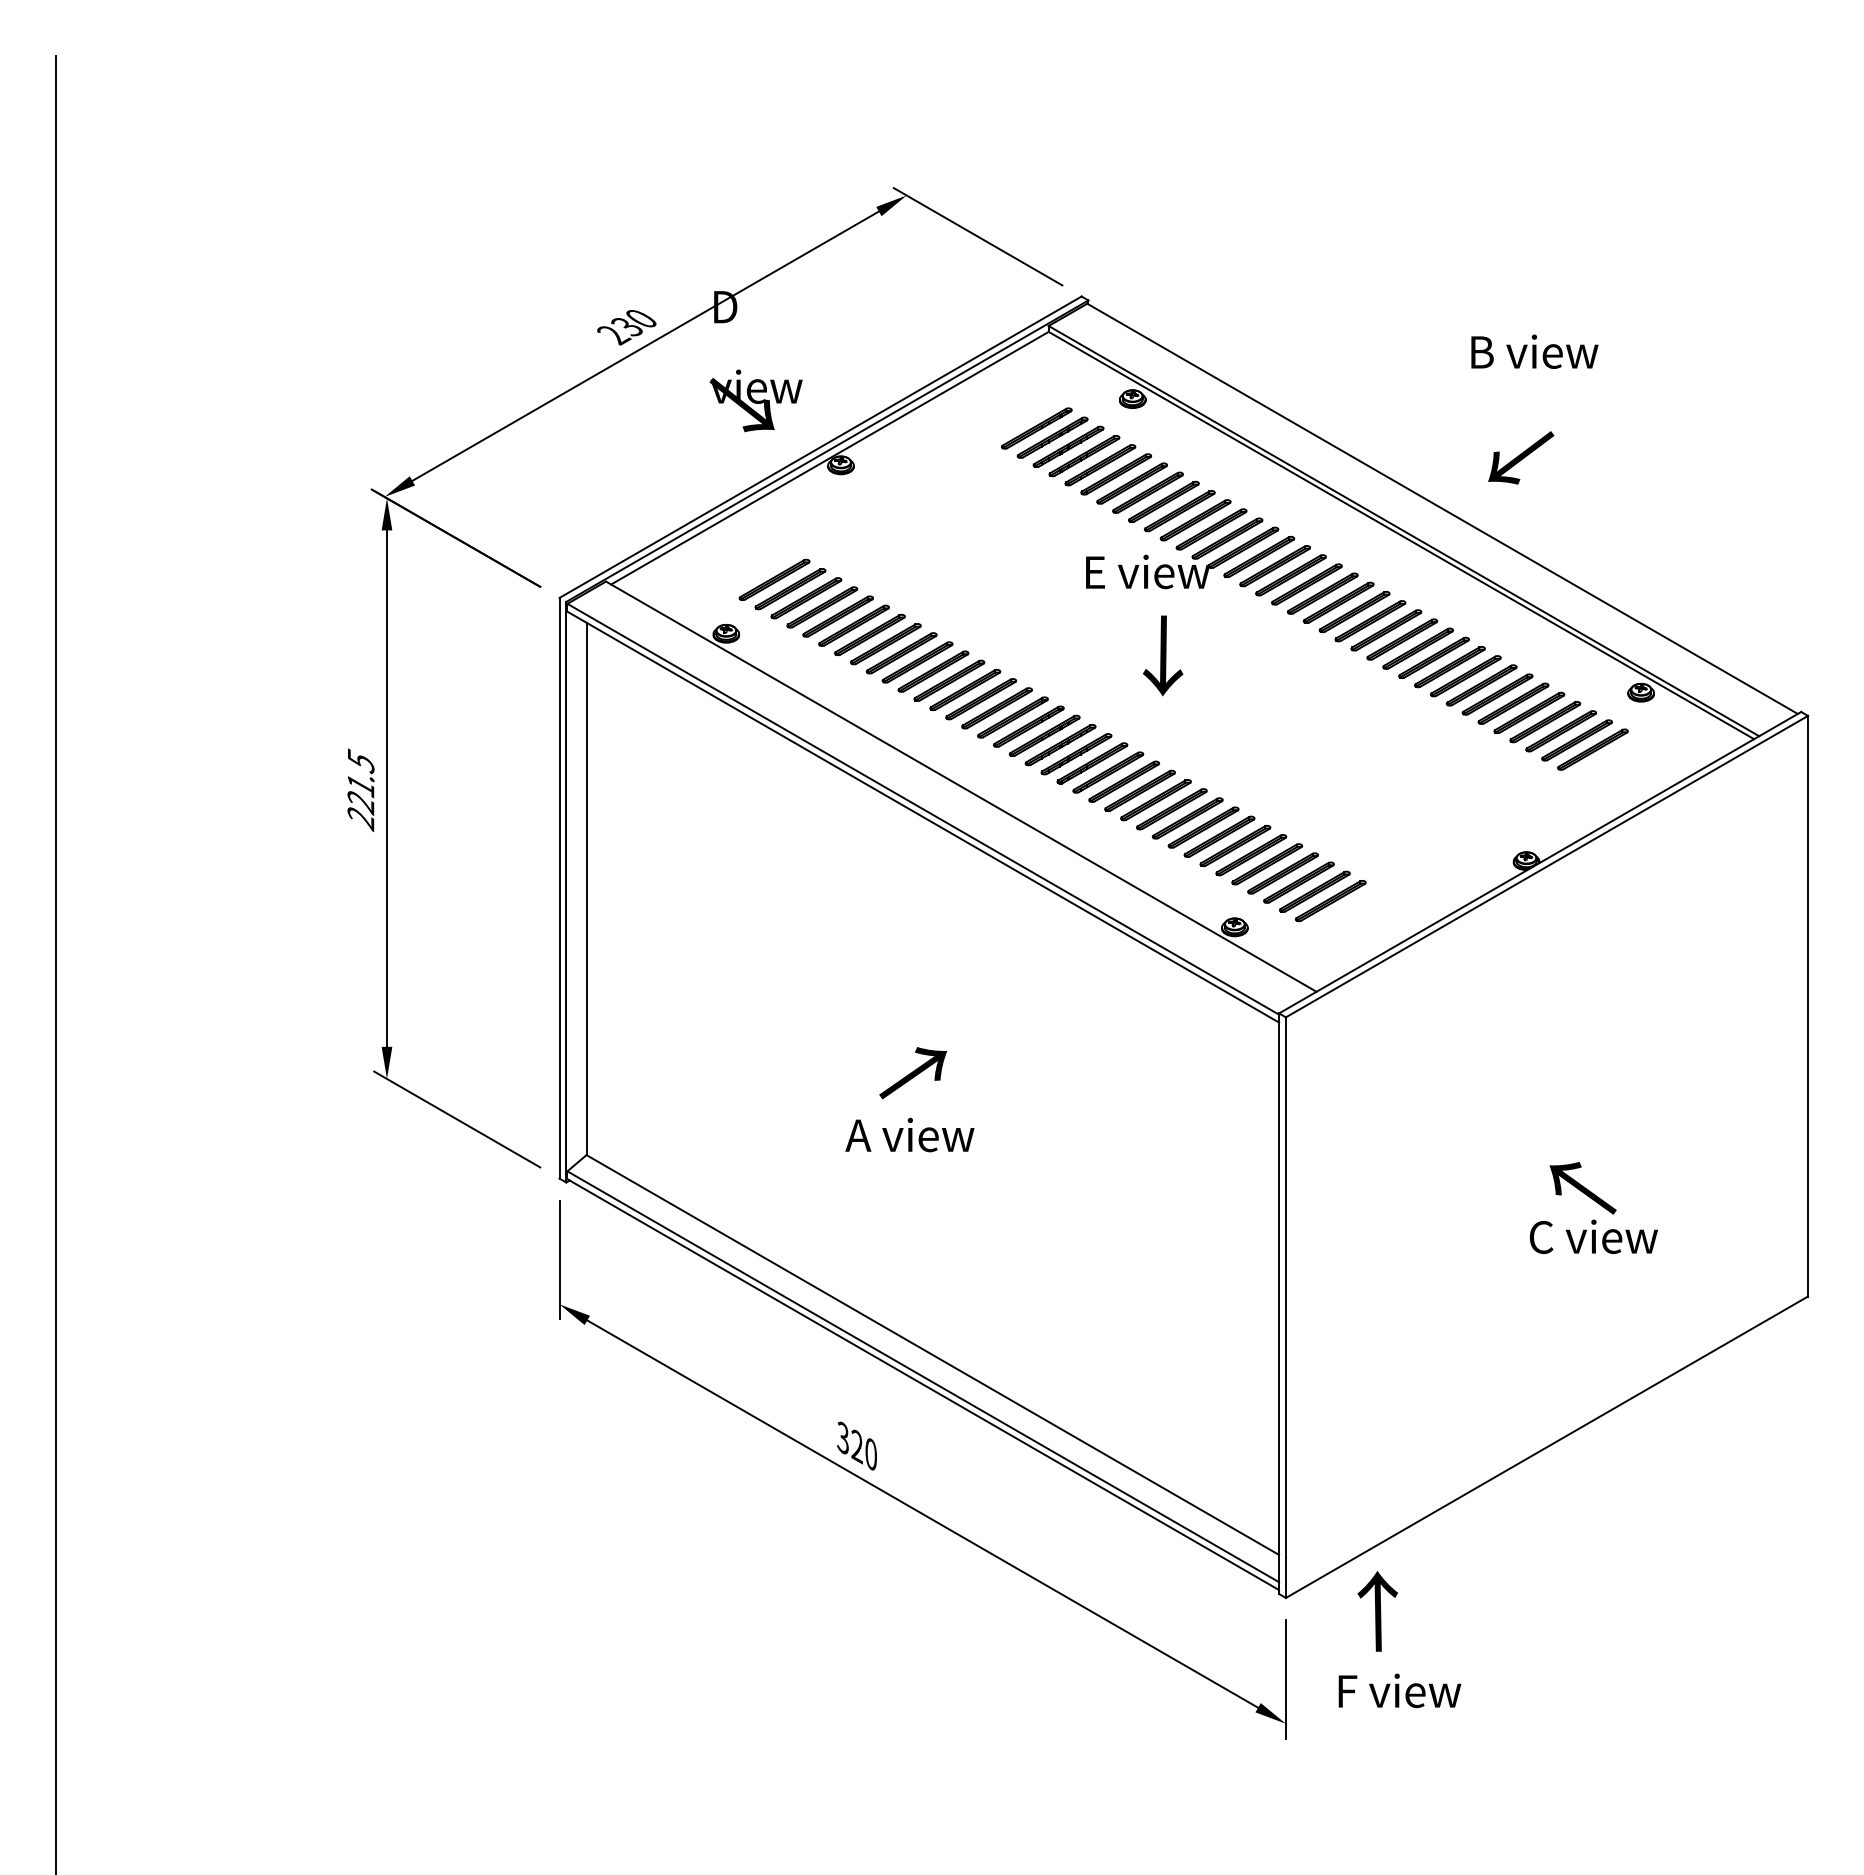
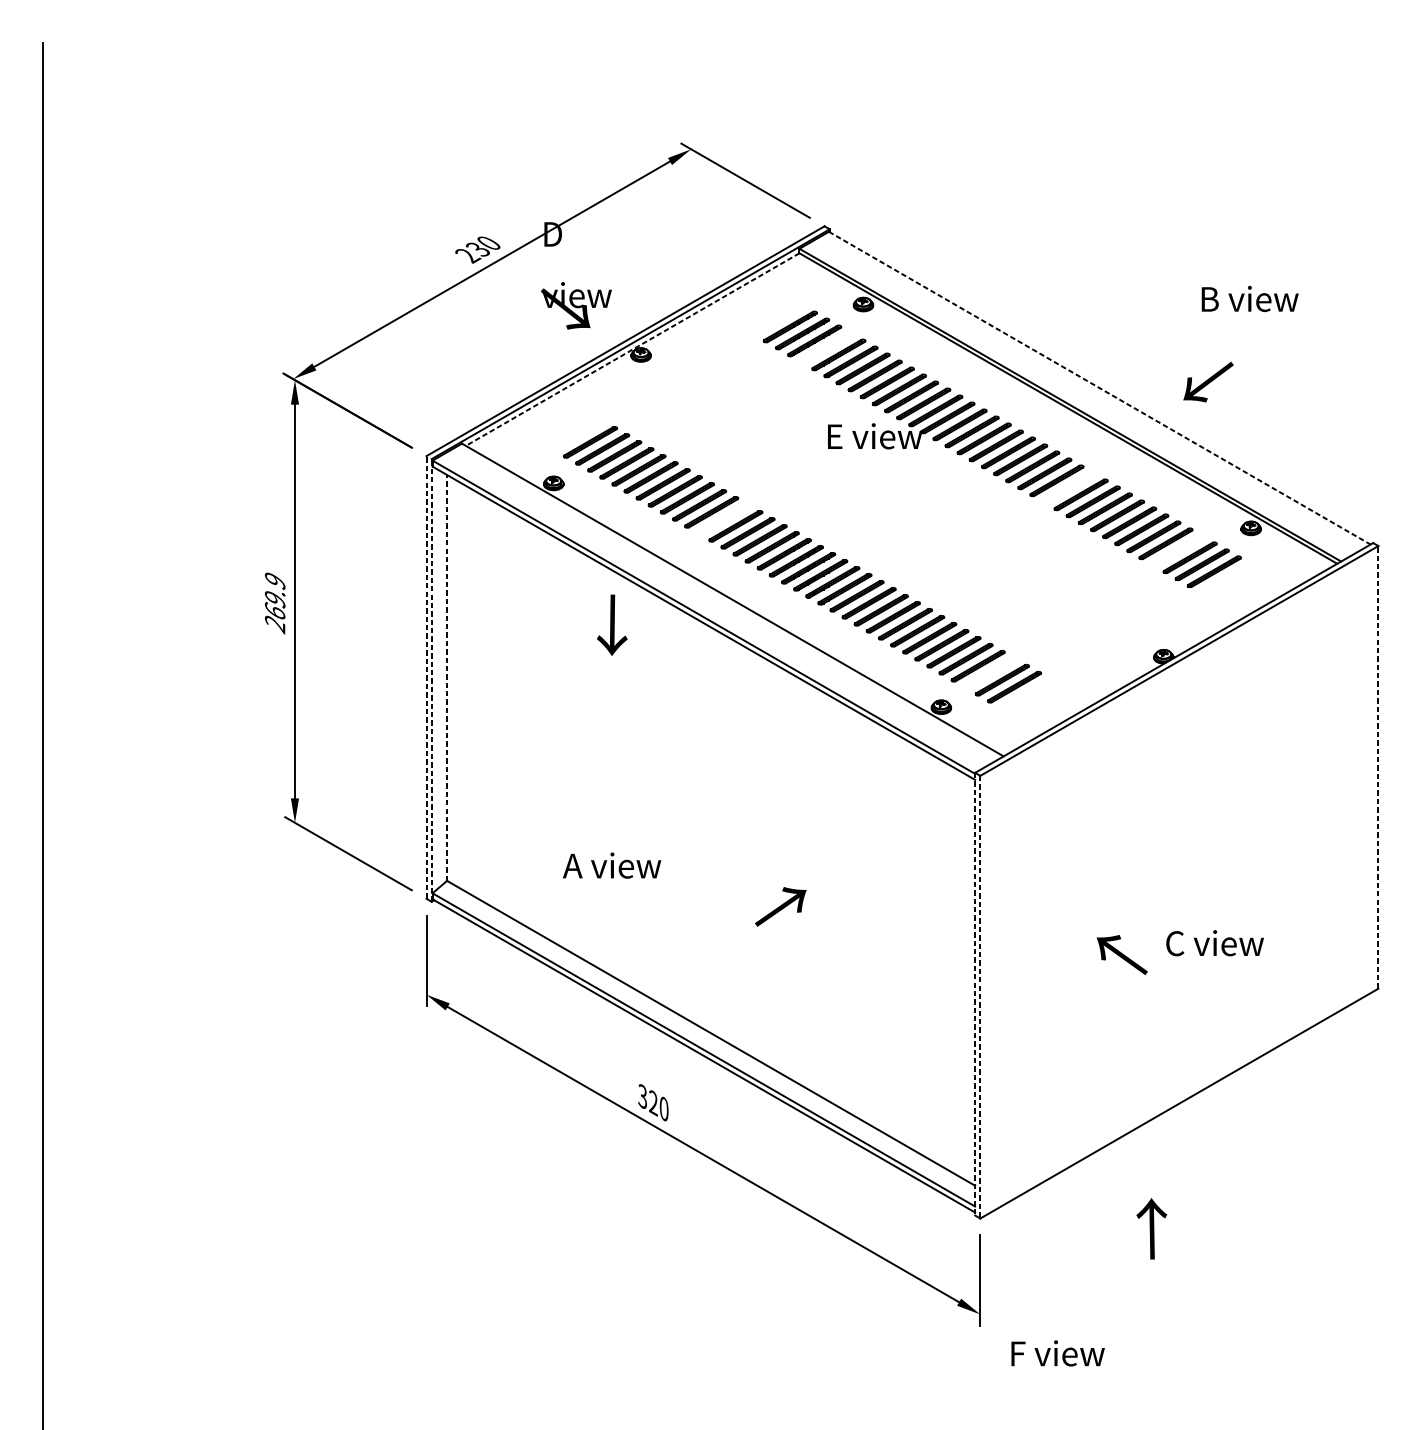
text: (1534, 351) -> (1249, 298), moved
part: (1084, 456) -> (826, 348), removed
text: (1521, 457) -> (1208, 381), moved
line: (829, 458) -> (632, 349), solid -> dashed
line: (1443, 509) -> (1100, 388), solid -> dashed
part: (1402, 639) -> (1069, 487), removed
text: (1163, 655) -> (612, 625), moved
part: (949, 680) -> (723, 519), removed
part: (1545, 722) -> (1178, 551), removed
text: (360, 781) -> (274, 596), 221.5 -> 269.9
part: (1298, 882) -> (989, 673), removed
line: (559, 887) -> (426, 676), solid -> dashed
line: (586, 888) -> (447, 677), solid -> dashed
line: (566, 891) -> (431, 679), solid -> dashed
line: (1808, 1005) -> (1378, 766), solid -> dashed
text: (913, 1073) -> (781, 907), moved
text: (909, 1134) -> (611, 865), moved
text: (1582, 1188) -> (1121, 955), moved
line: (1279, 1304) -> (975, 994), solid -> dashed
line: (1285, 1308) -> (980, 997), solid -> dashed
text: (1377, 1611) -> (1151, 1228), moved
text: (1399, 1690) -> (1057, 1353), moved

